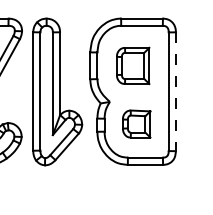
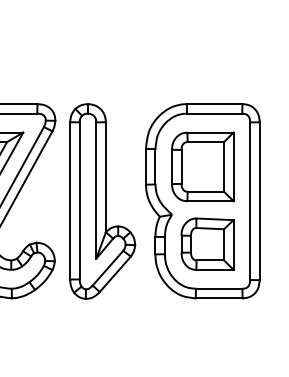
part: (132, 65) -> (202, 166), size x1.43
line: (175, 91) -> (259, 201), dashed -> solid
part: (136, 123) -> (207, 243), size x1.43

